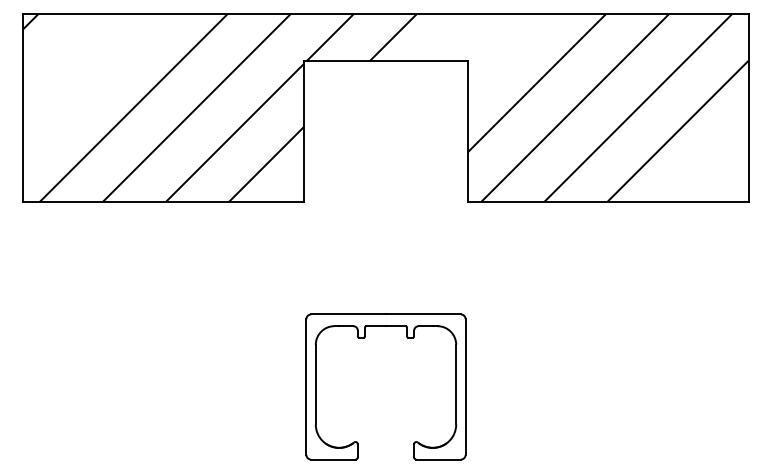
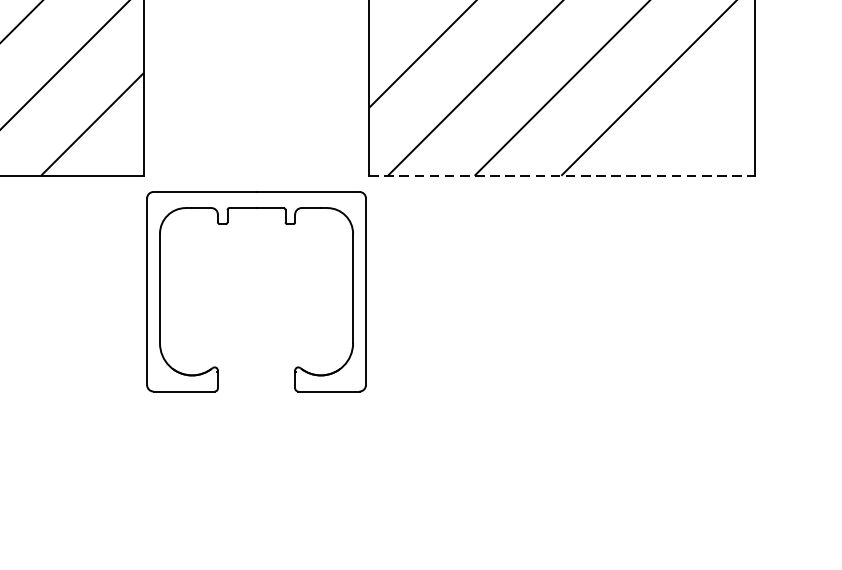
line: (608, 201) -> (562, 175), solid -> dashed
part: (364, 338) -> (226, 225), moved

